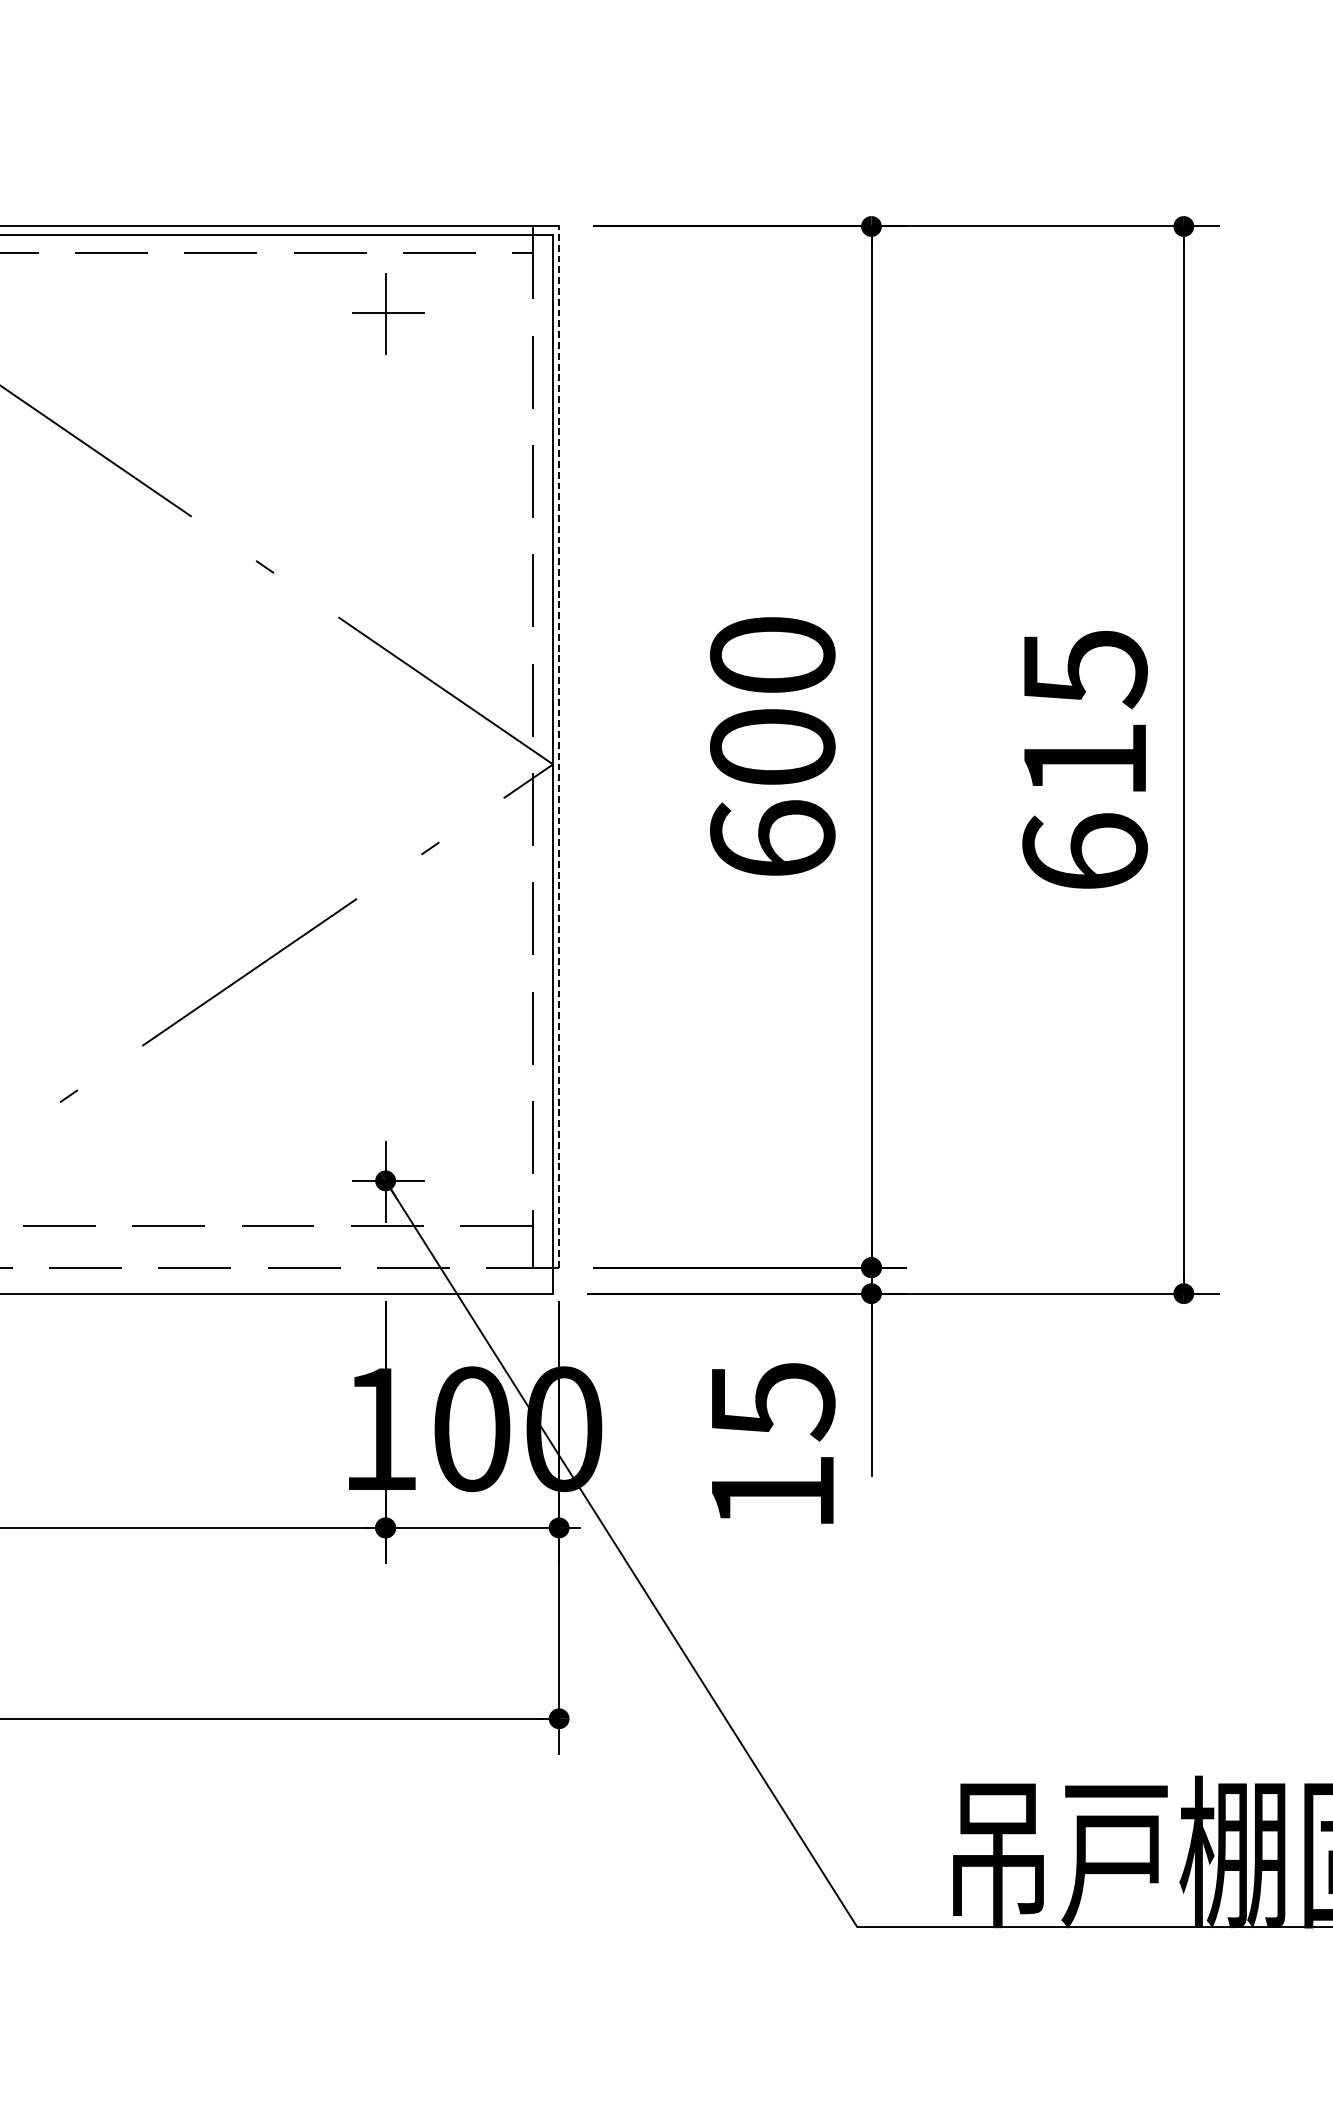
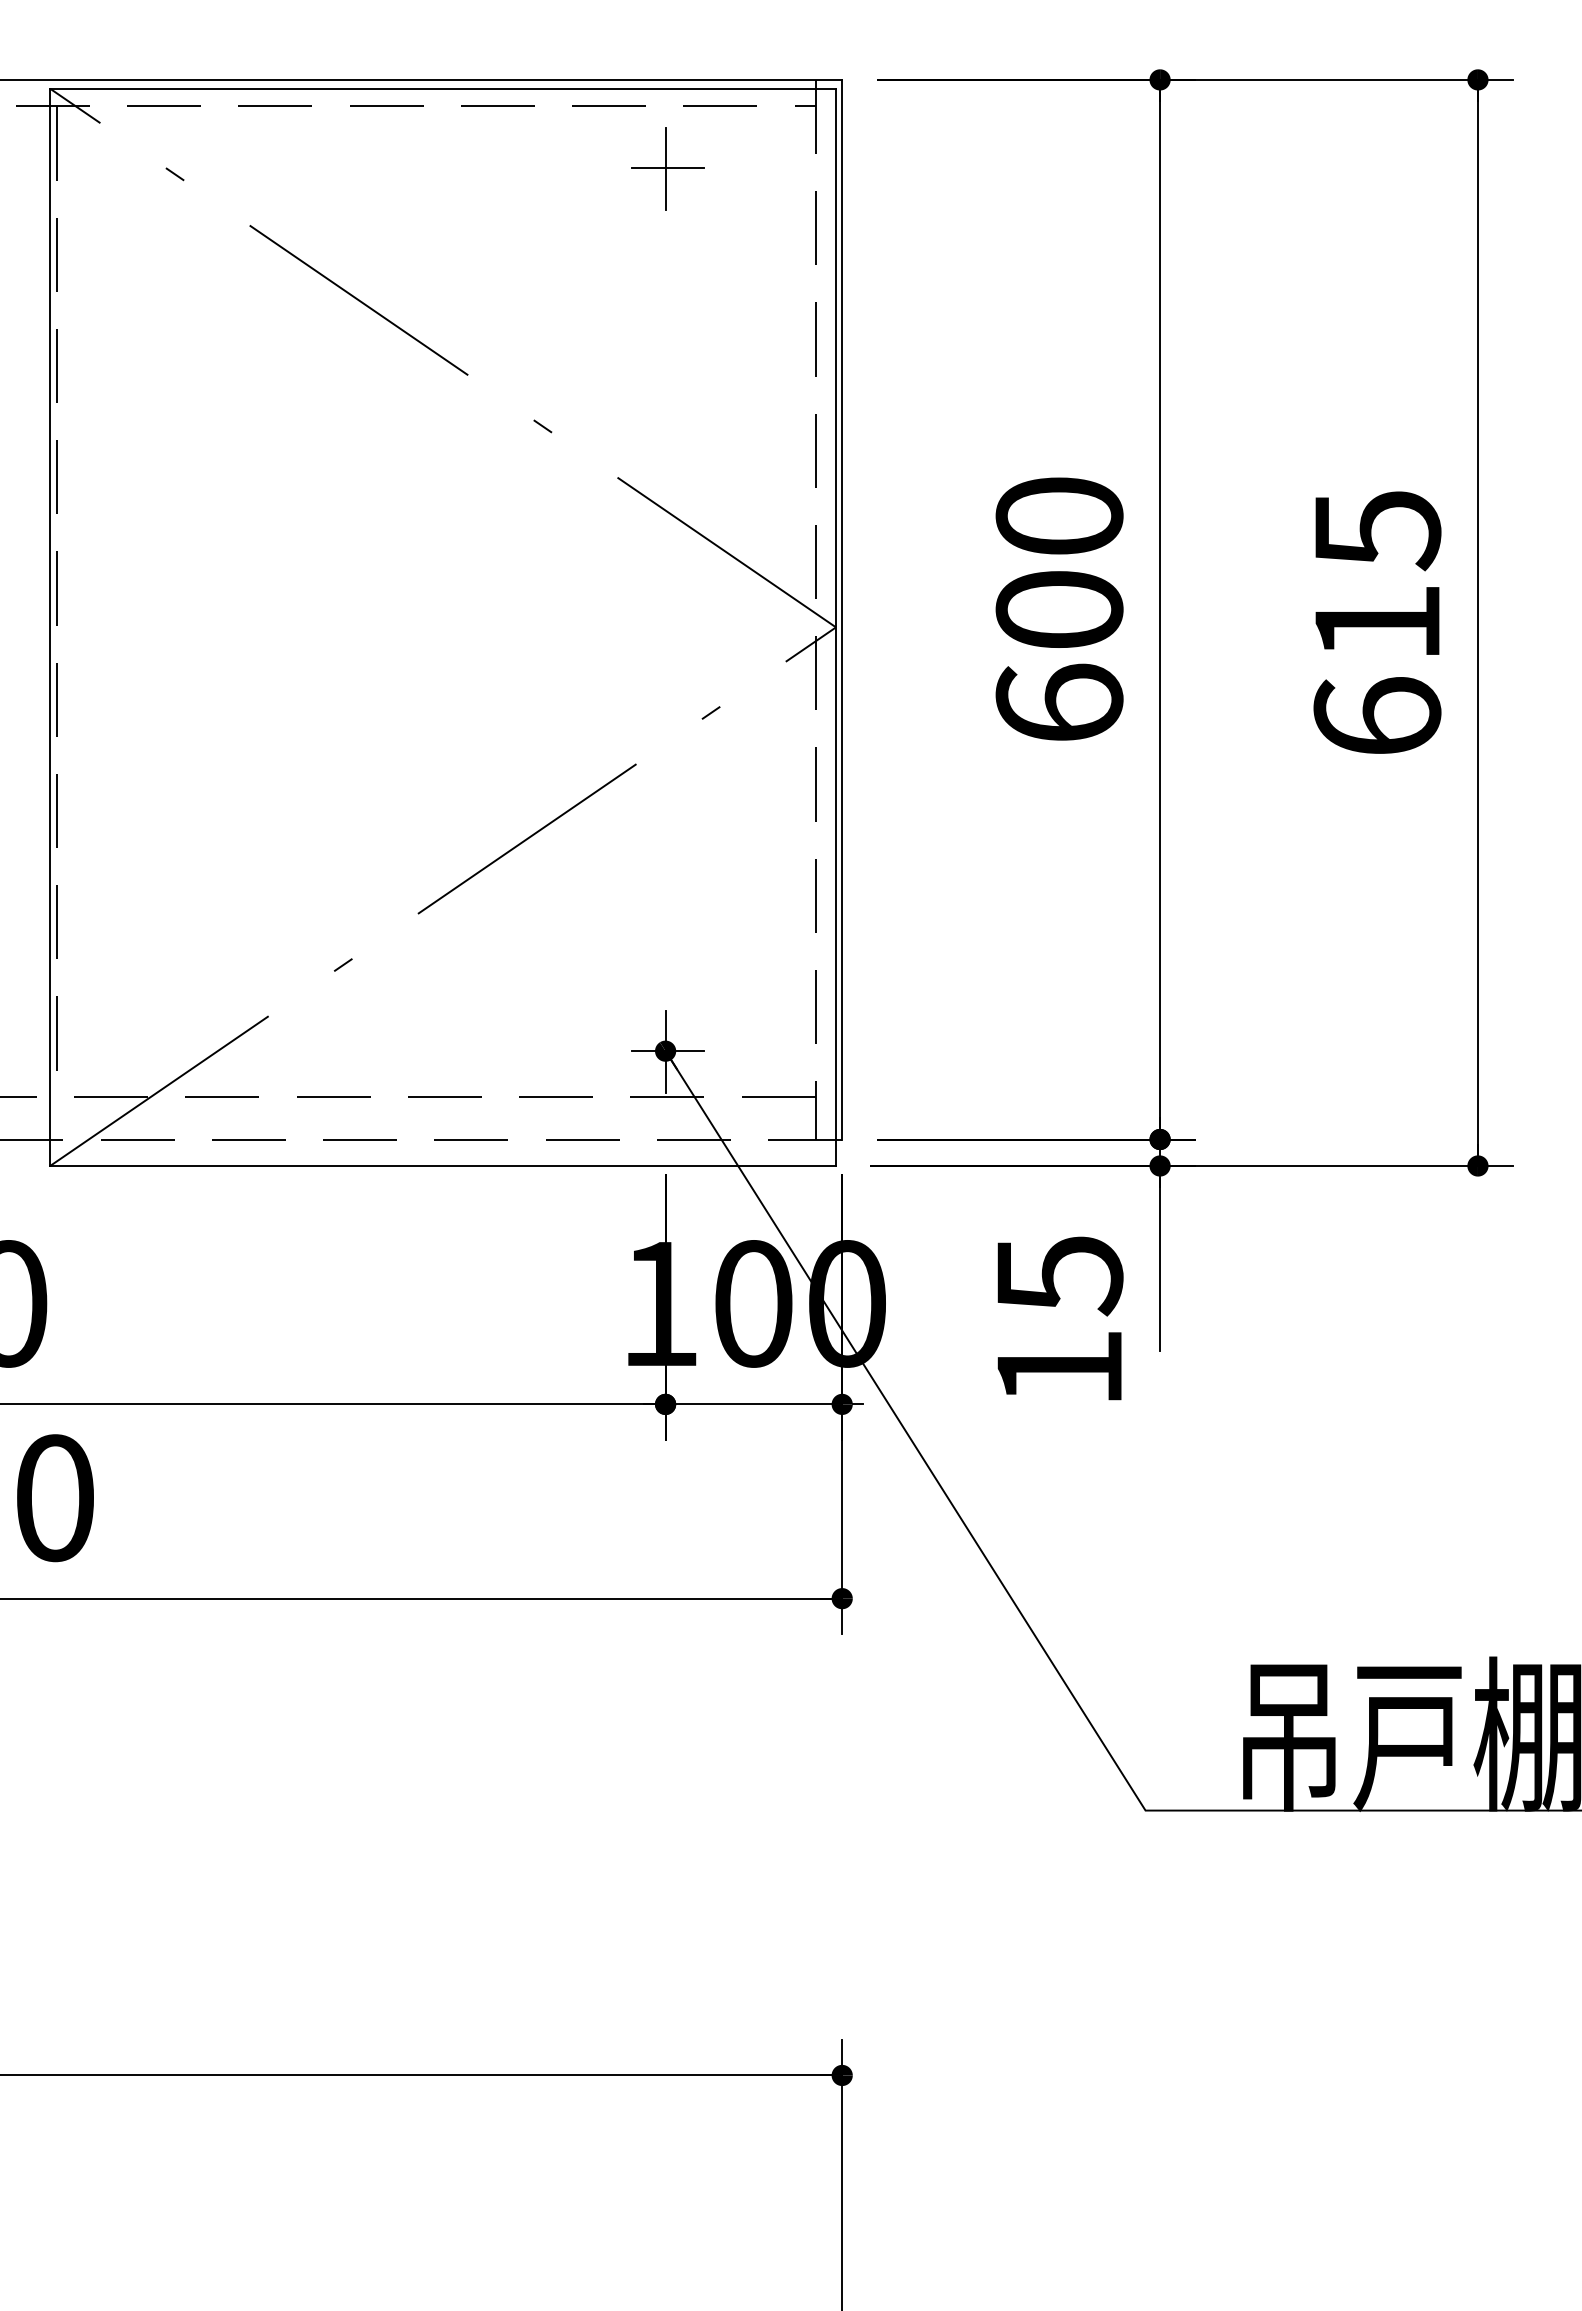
line: (559, 746) -> (842, 609), dashed -> solid

